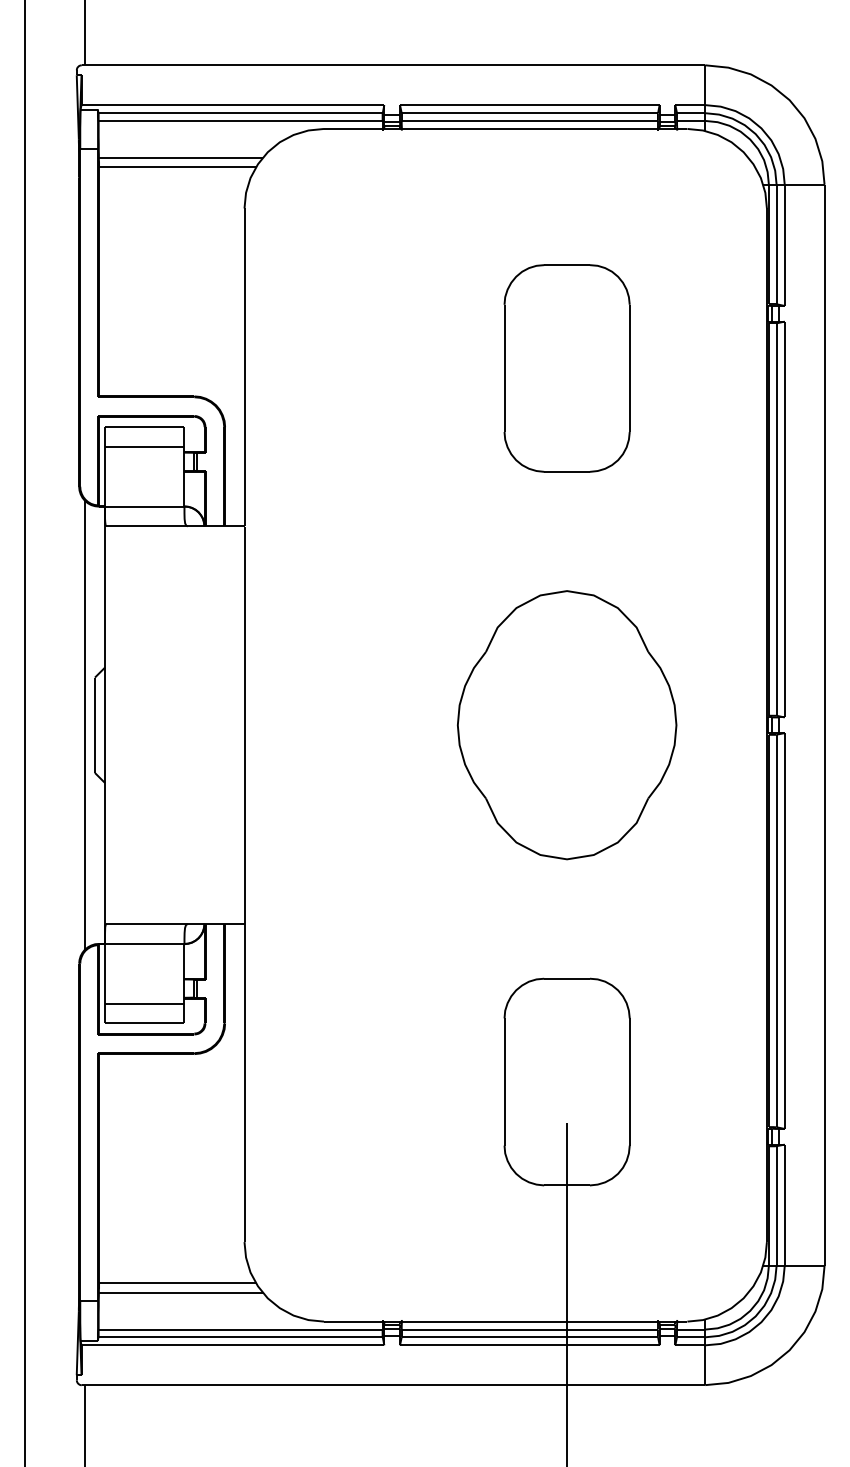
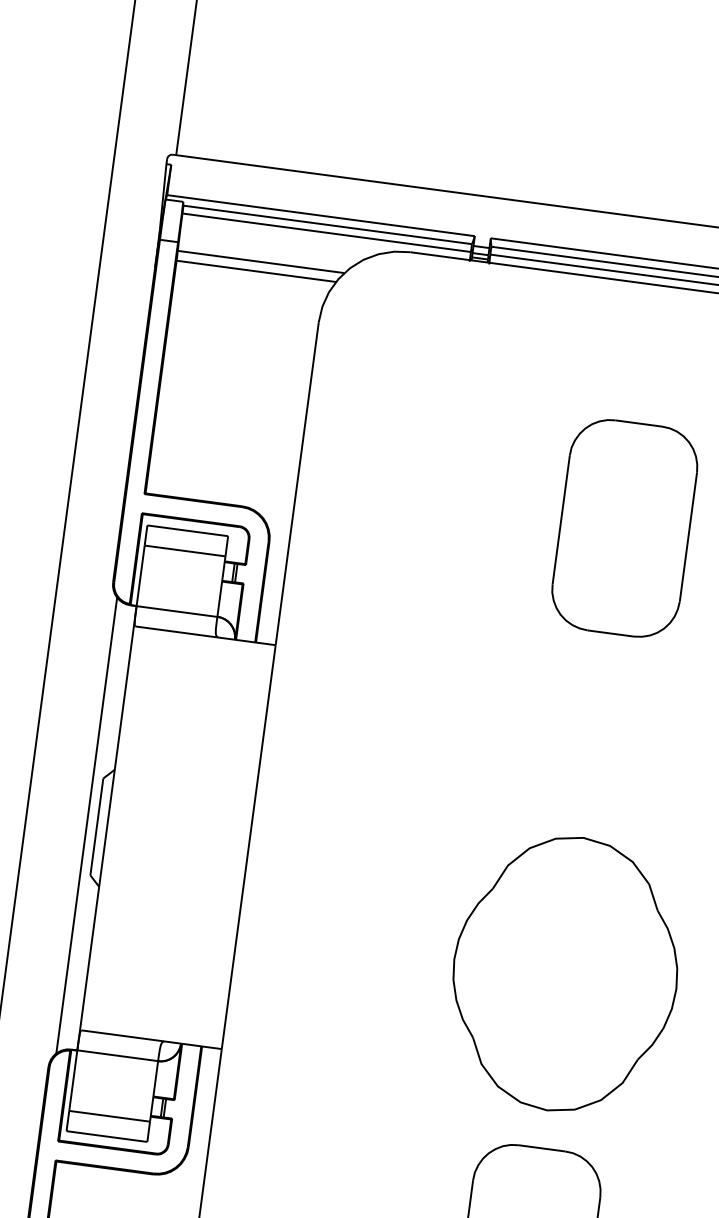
part: (567, 725) -> (565, 974), moved

